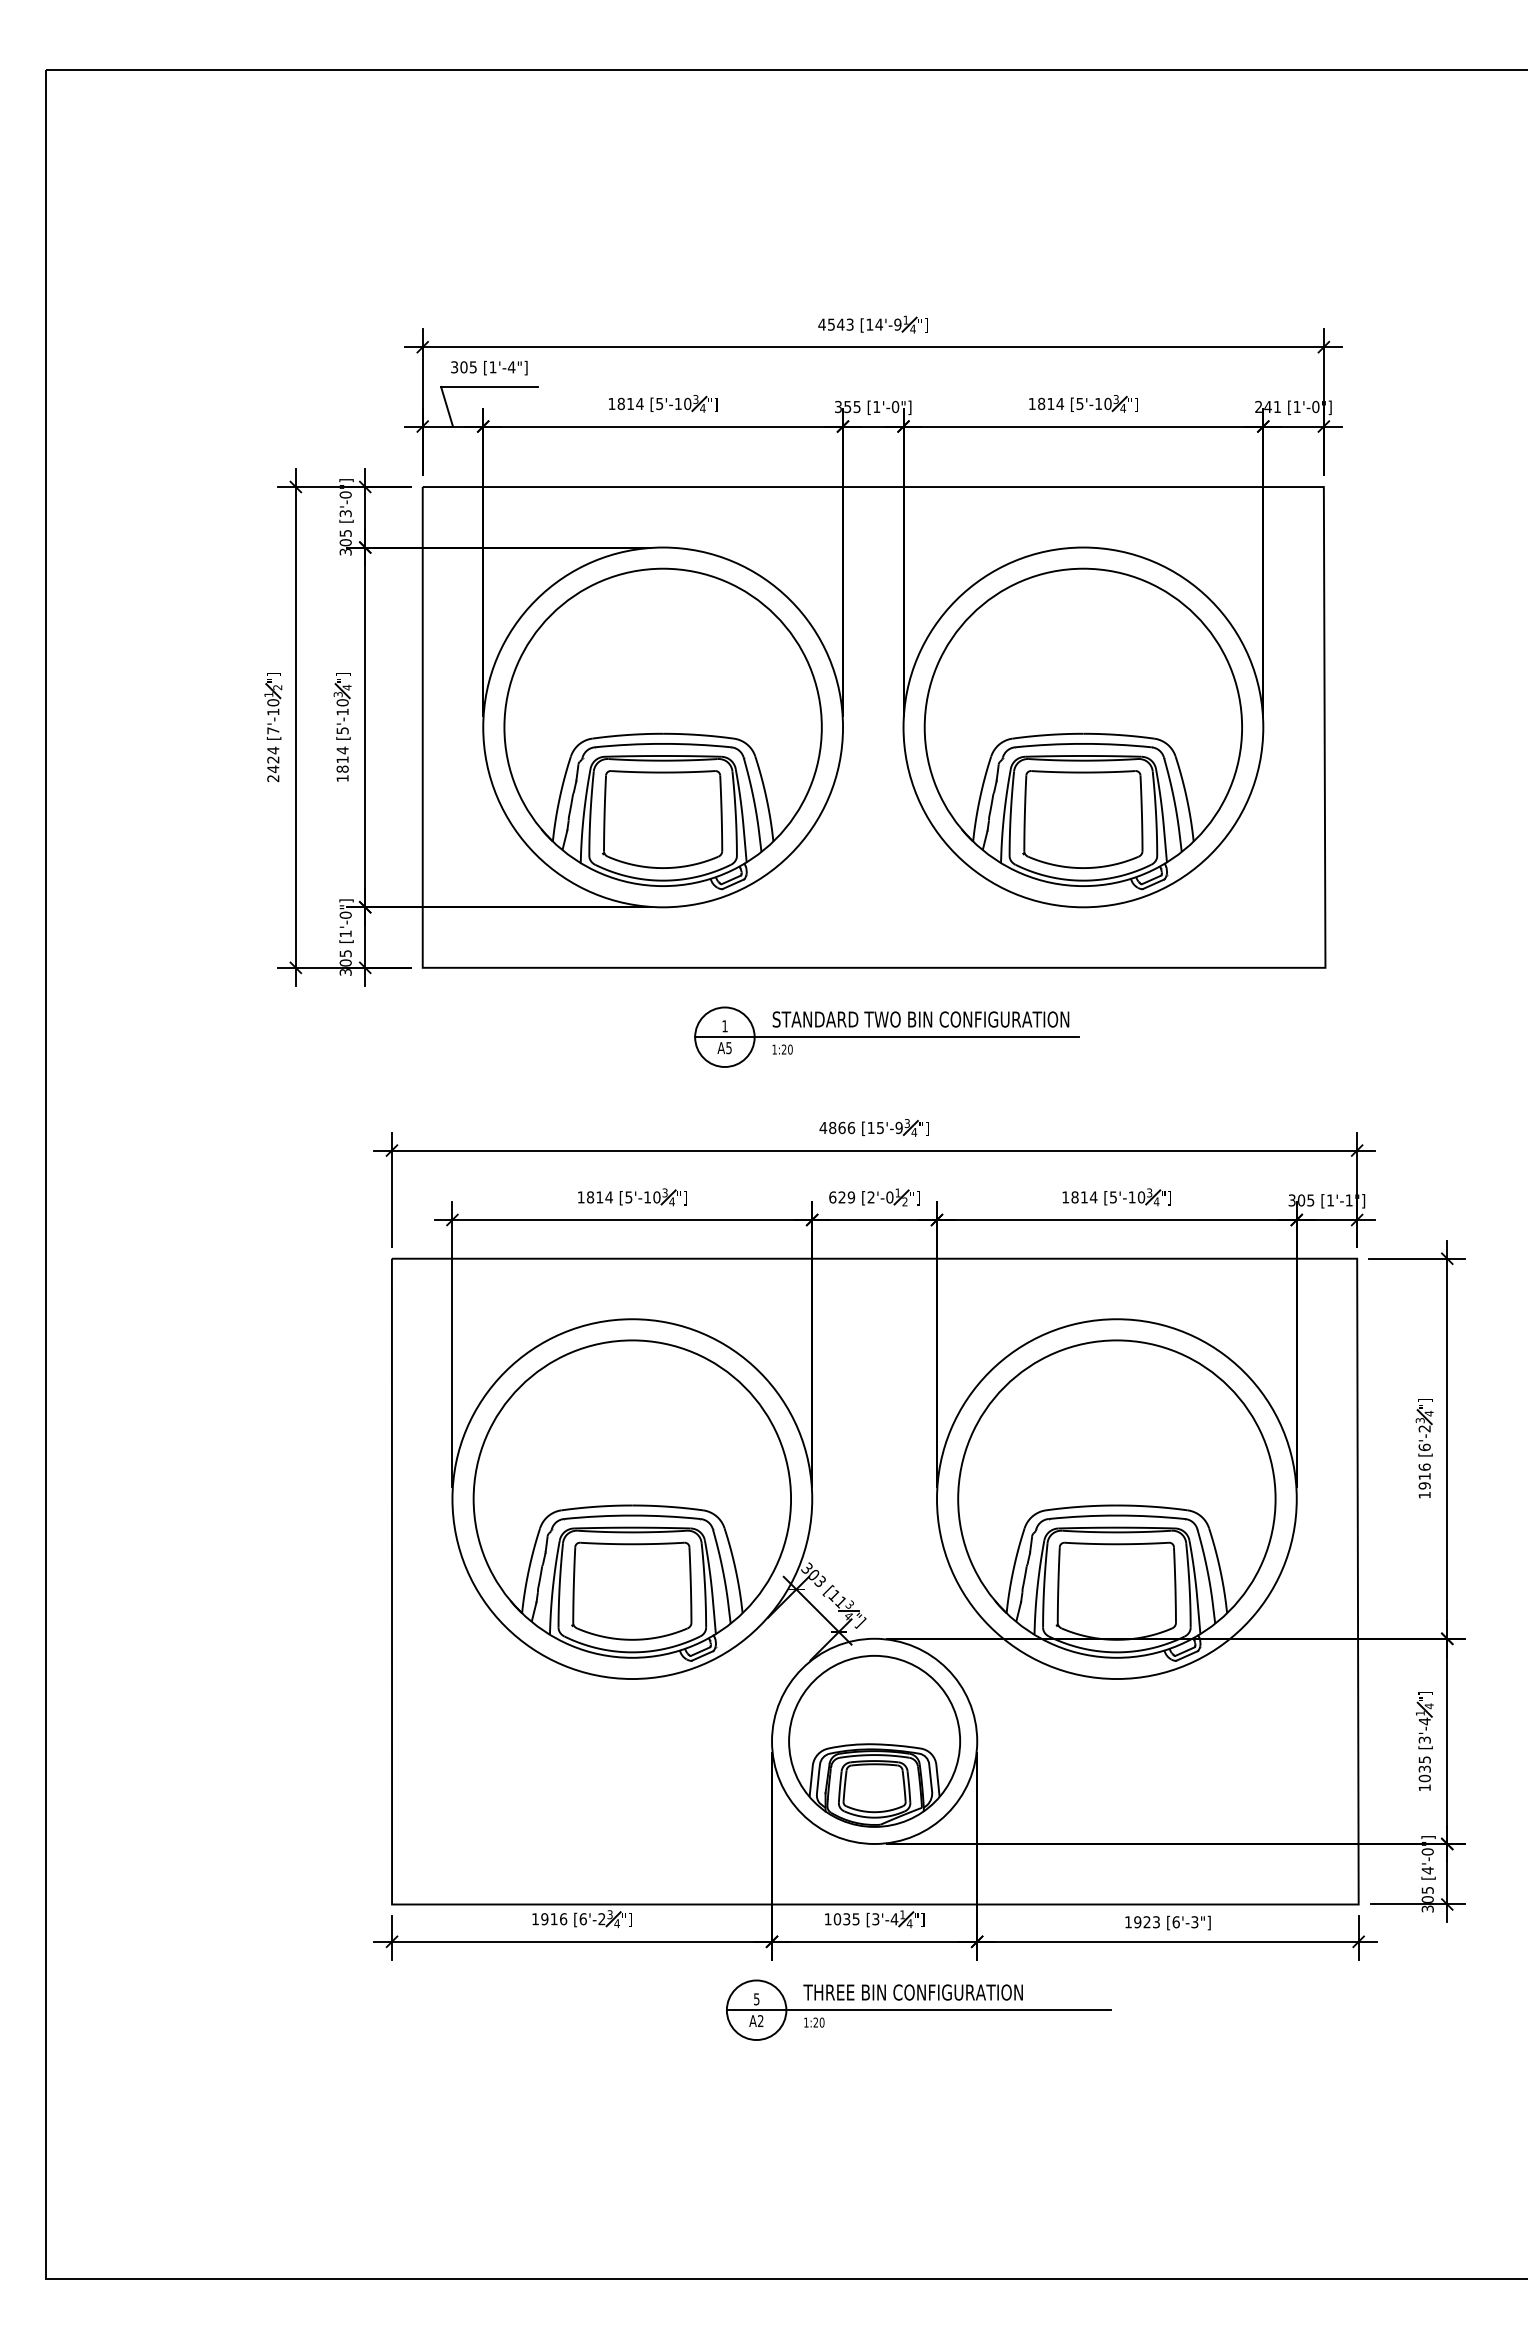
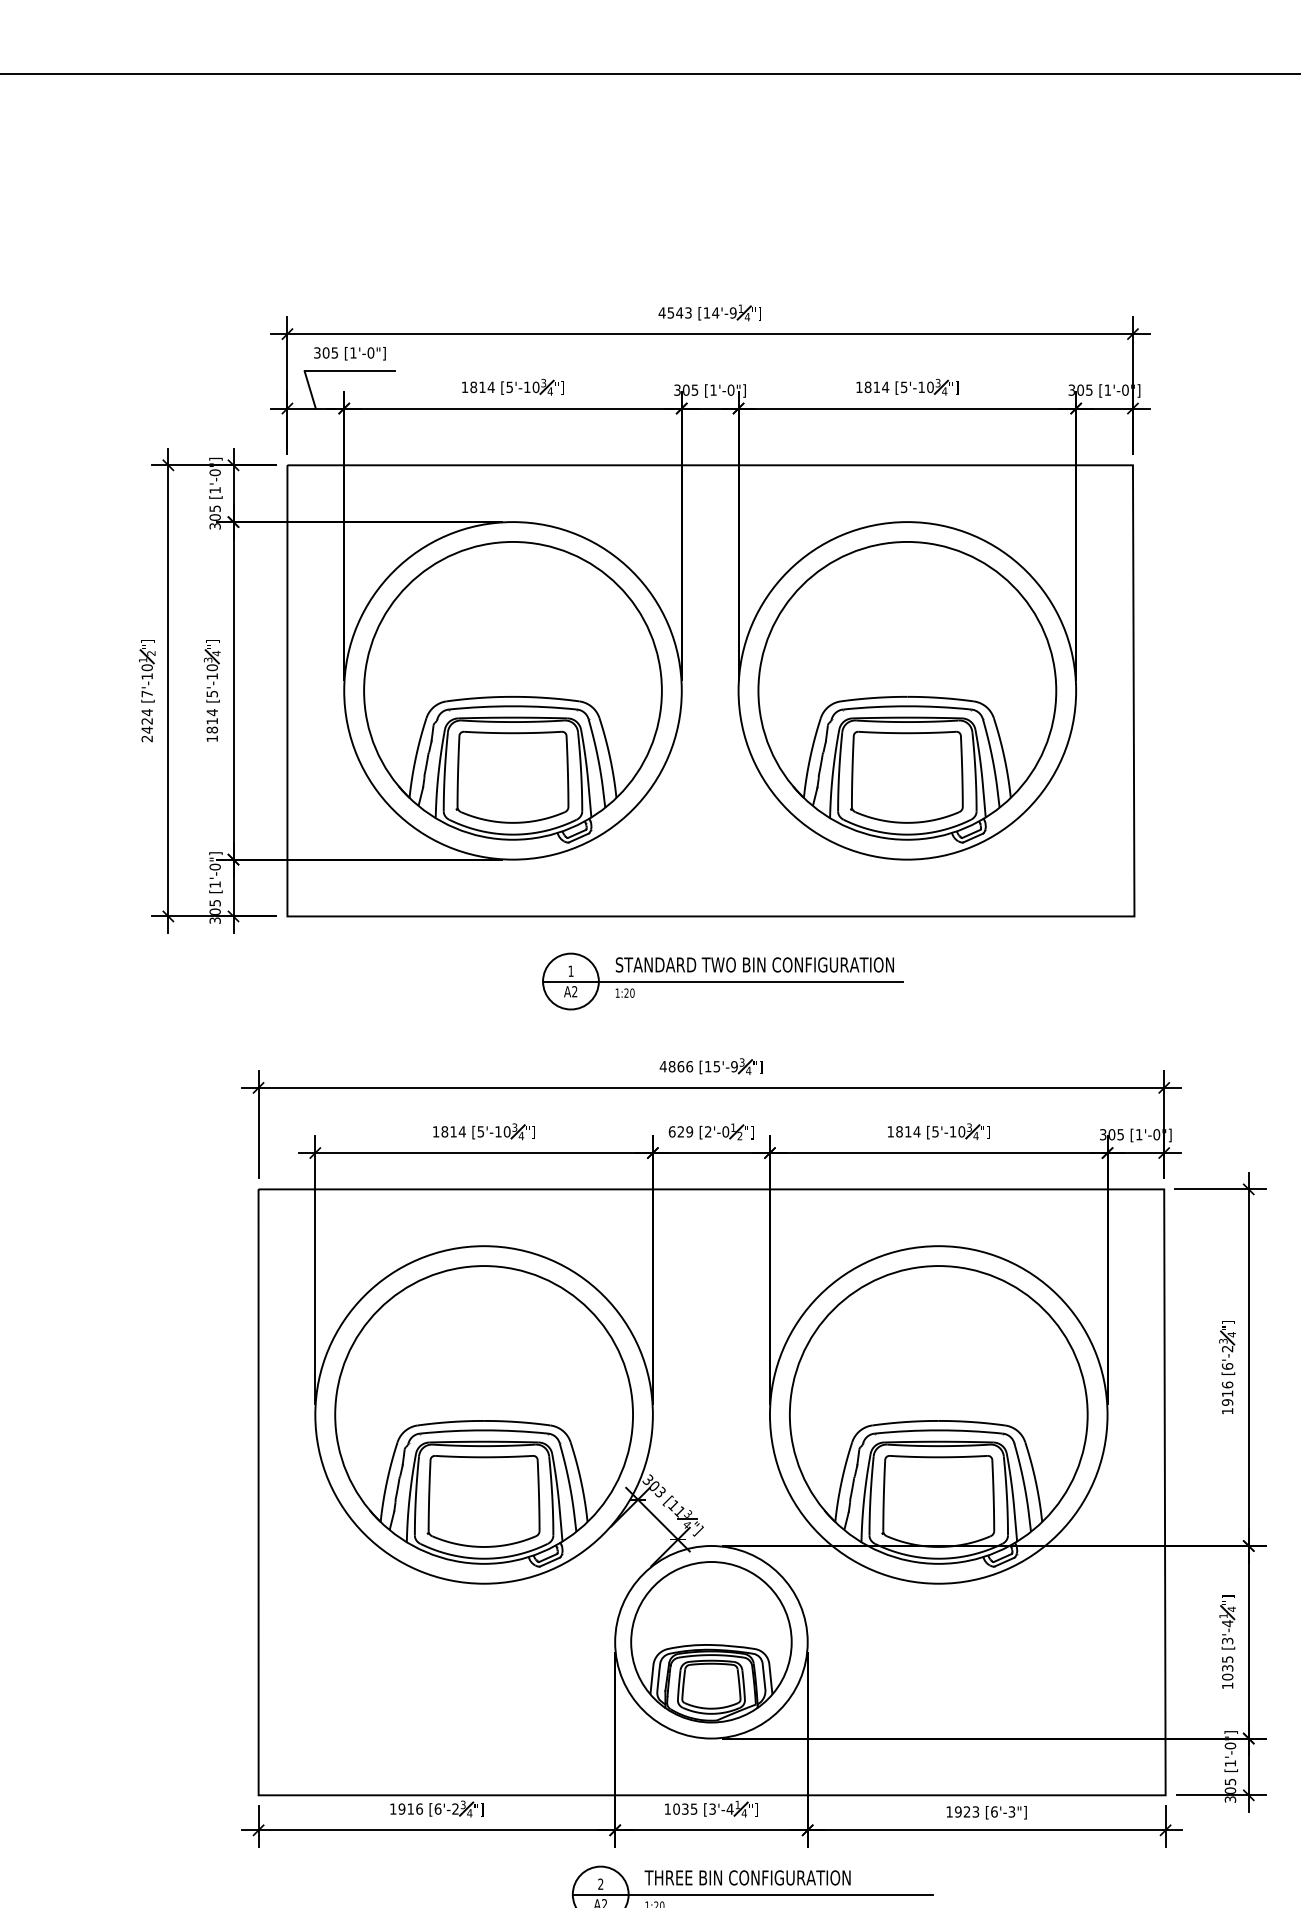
text: (511, 367) -> (370, 353), [1'-4"] -> [1'-0"]
text: (847, 406) -> (685, 389), 355 -> 305
text: (1267, 406) -> (1080, 389), 241 -> 305
text: (345, 513) -> (214, 490), [3'-0"] -> [1'-0"]
text: (728, 1048) -> (574, 992), A5 -> A2
text: (1348, 1200) -> (1156, 1134), [1'-1"] -> [1'-0"]
text: (1427, 1870) -> (1230, 1763), [4'-0"] -> [1'-0"]
text: (756, 1999) -> (600, 1884), 5 -> 2

